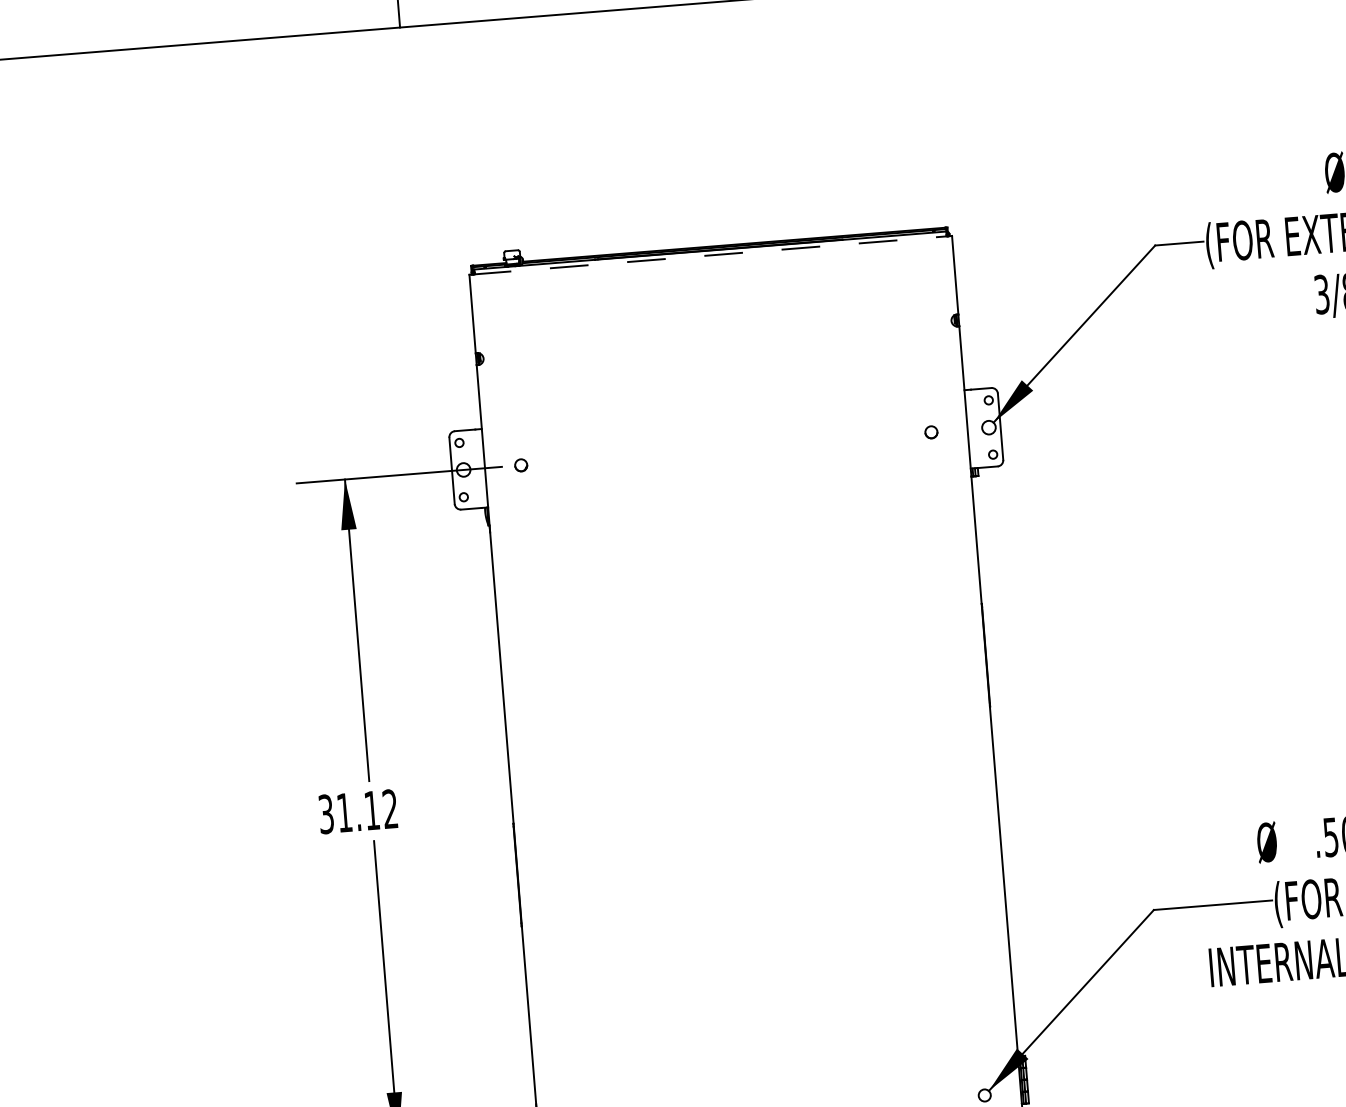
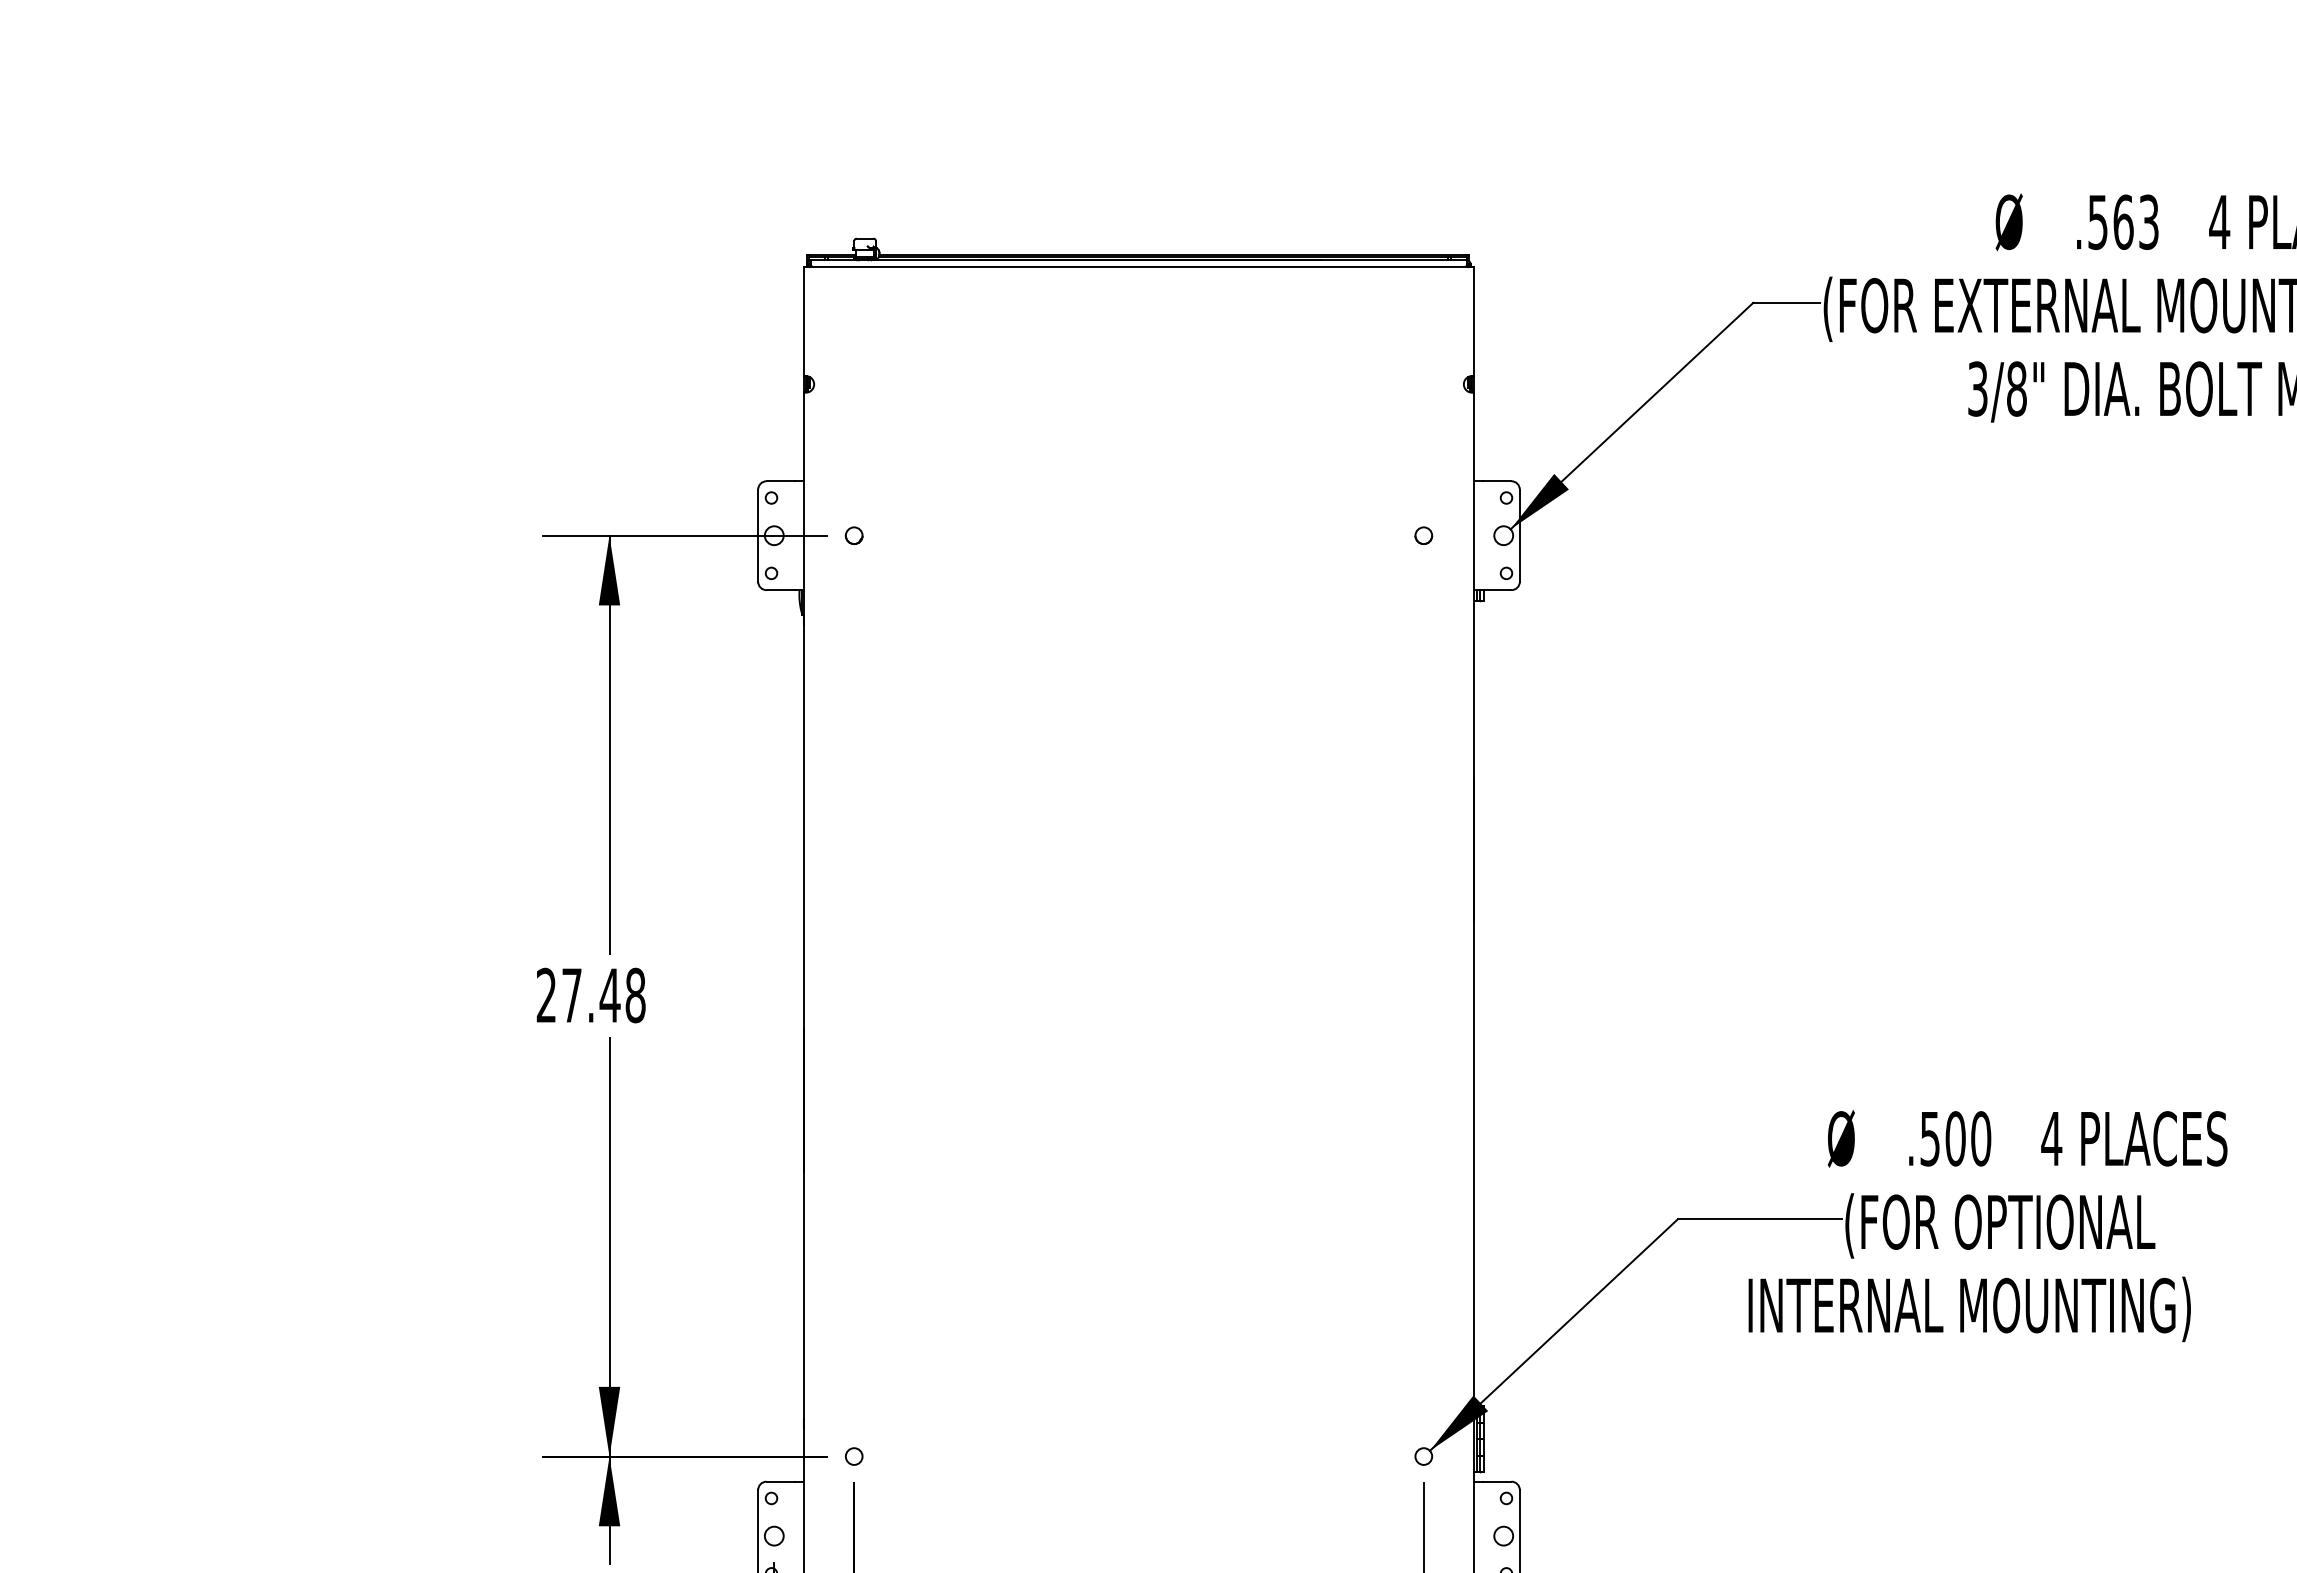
line: (711, 255) -> (1139, 267), dashed -> solid
text: (357, 811) -> (590, 995), 31.12 -> 27.48

